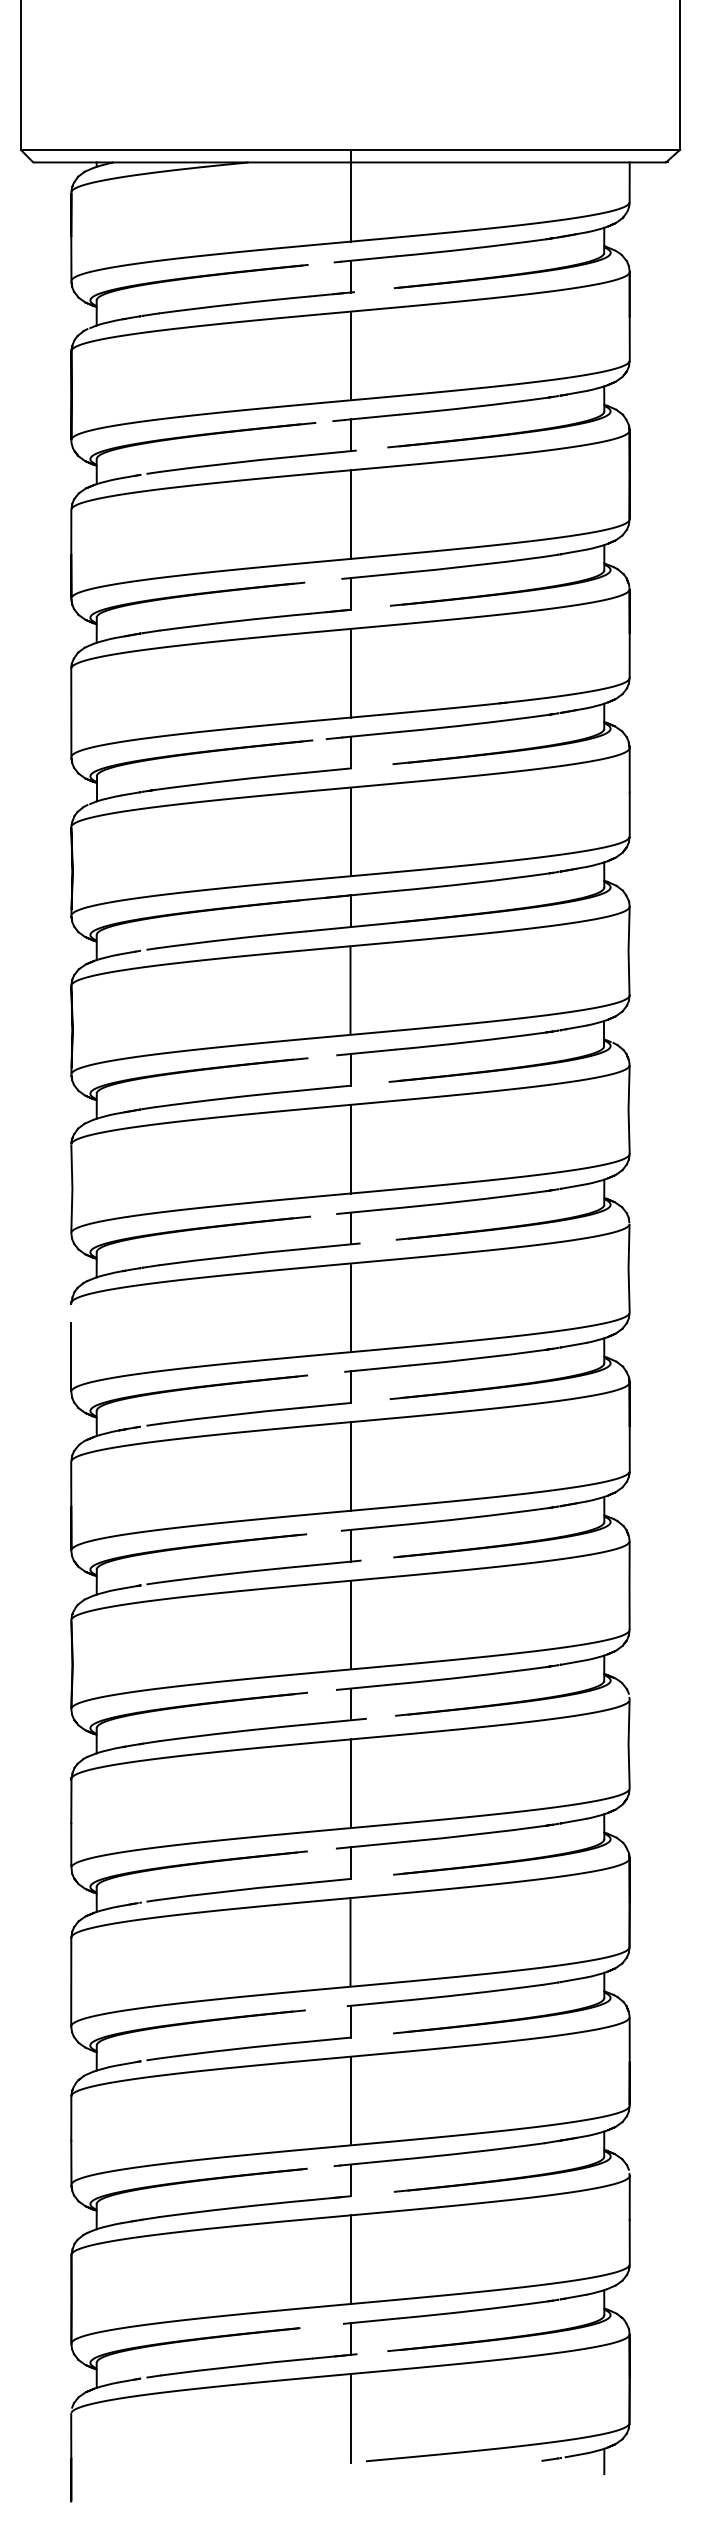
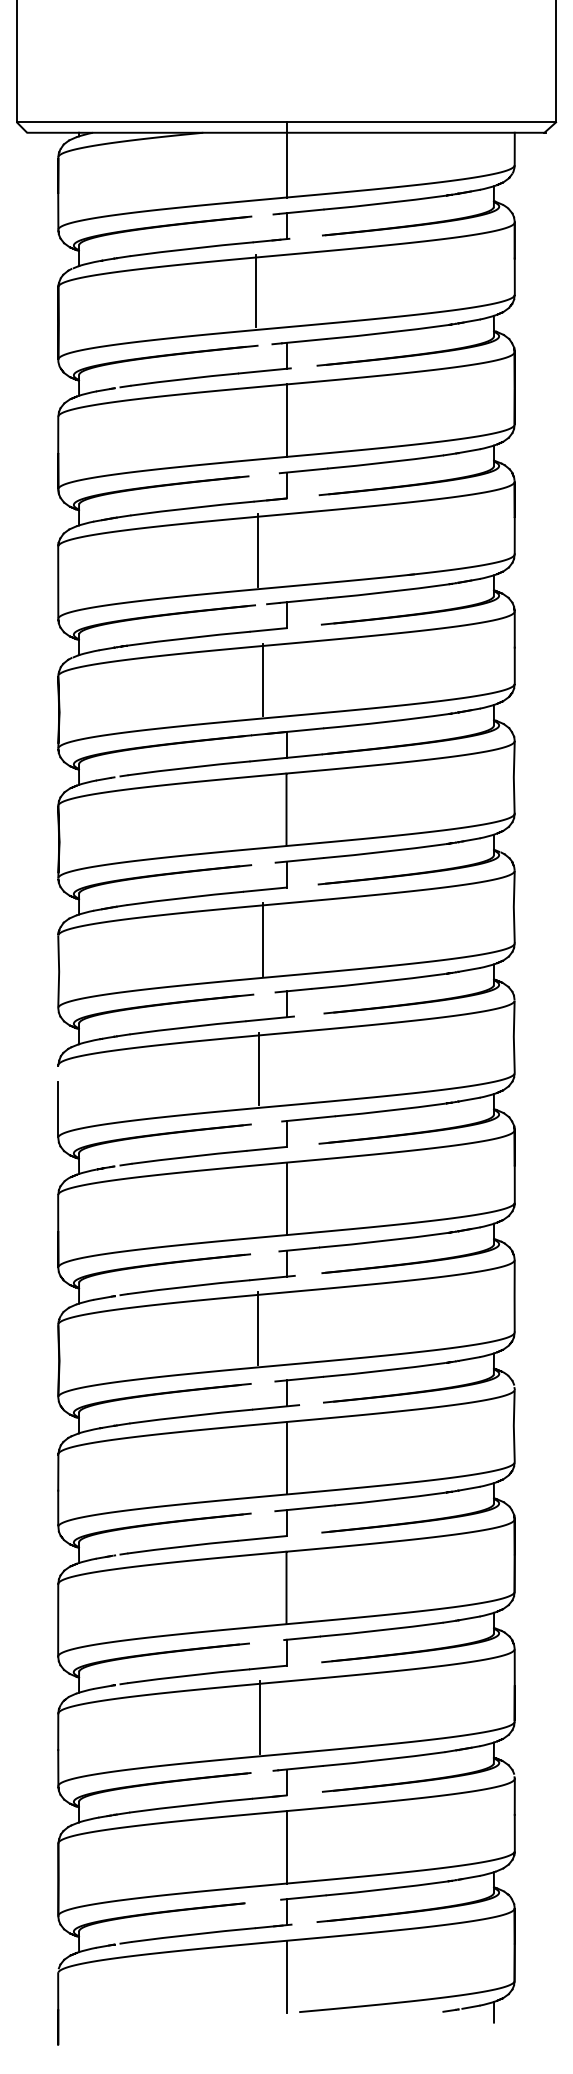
line: (350, 355) -> (255, 290), moved
line: (350, 673) -> (257, 550), moved
line: (350, 831) -> (262, 679), moved
line: (350, 1149) -> (262, 939), moved
line: (350, 1307) -> (258, 1068), moved
line: (350, 1625) -> (257, 1328), moved
line: (350, 2100) -> (259, 1717), moved

